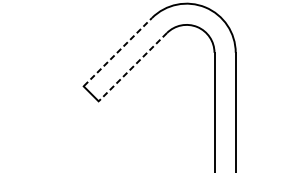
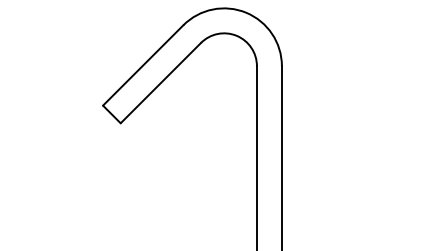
line: (118, 52) -> (143, 65), dashed -> solid
line: (133, 66) -> (161, 82), dashed -> solid

